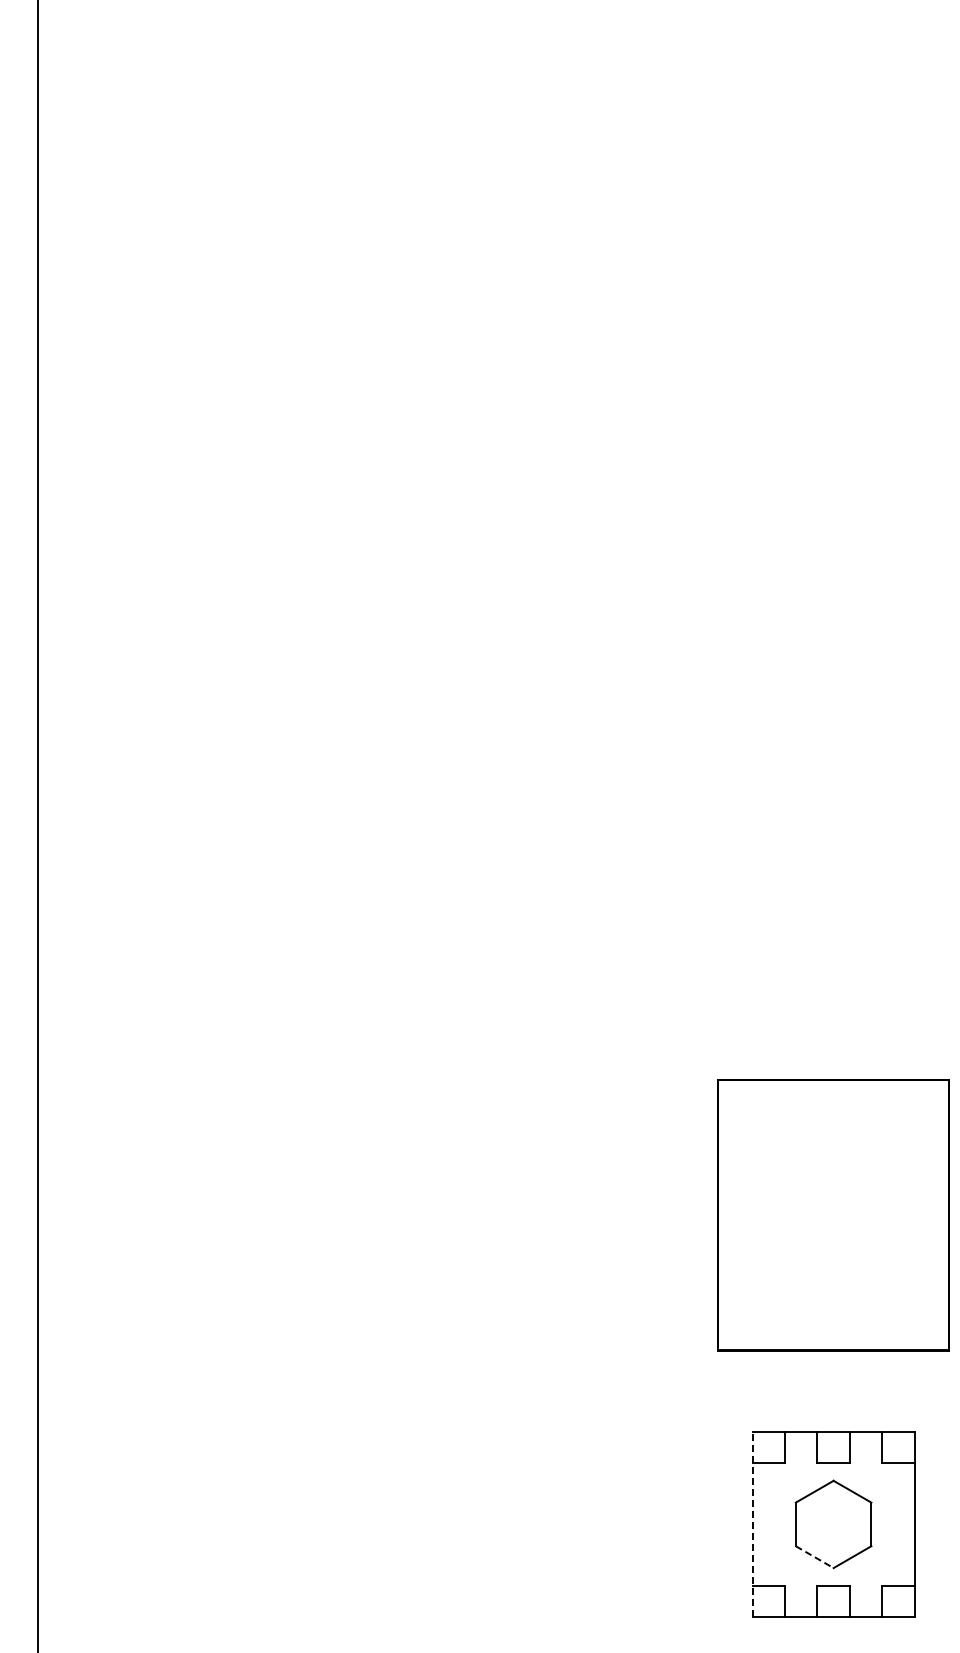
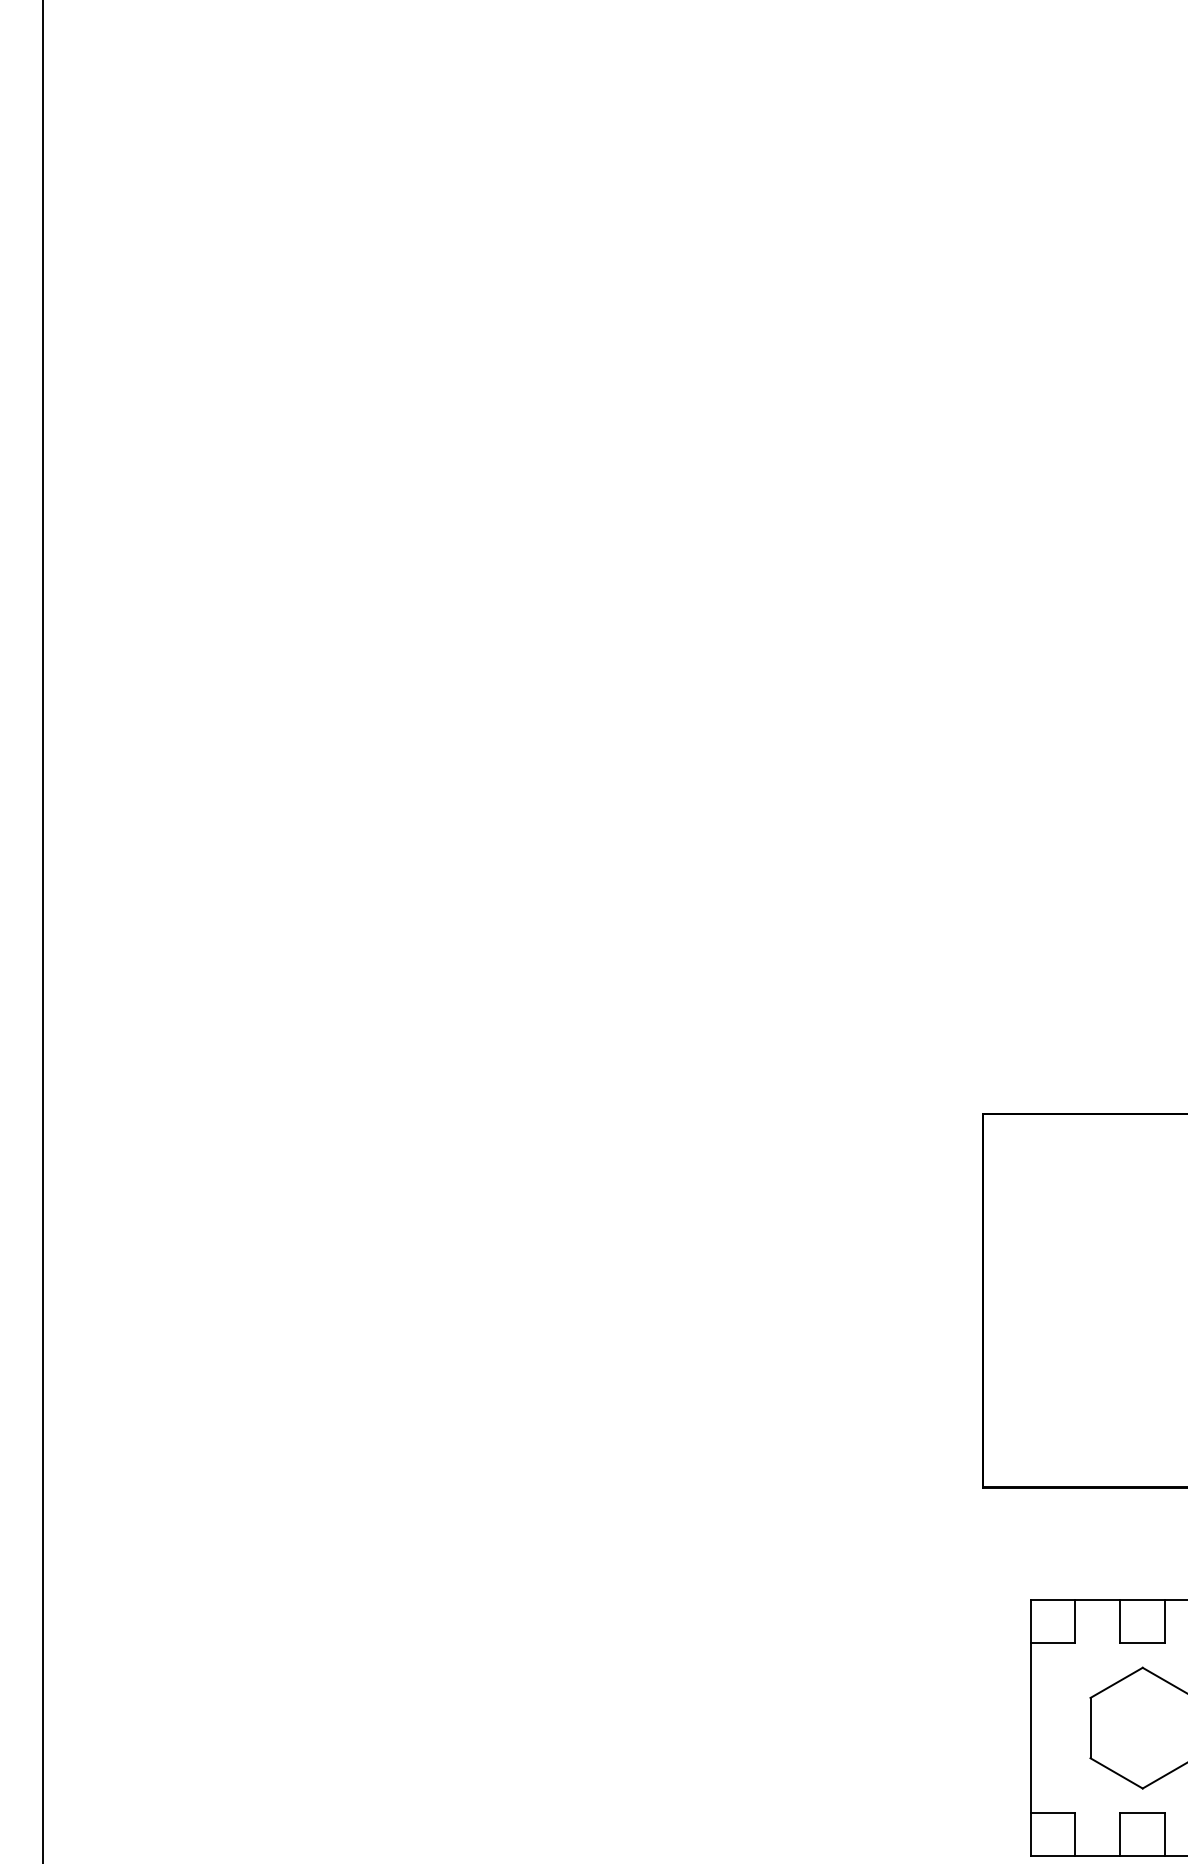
line: (752, 1524) -> (1030, 1728), dashed -> solid
line: (814, 1557) -> (1116, 1773), dashed -> solid

